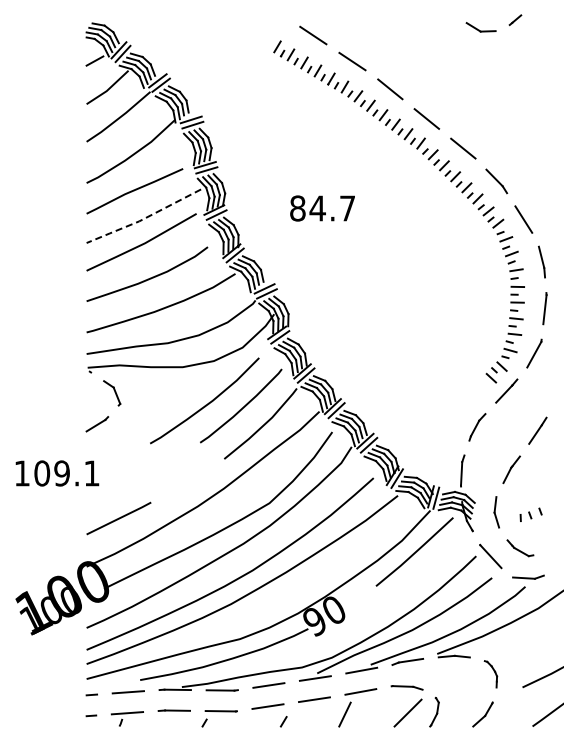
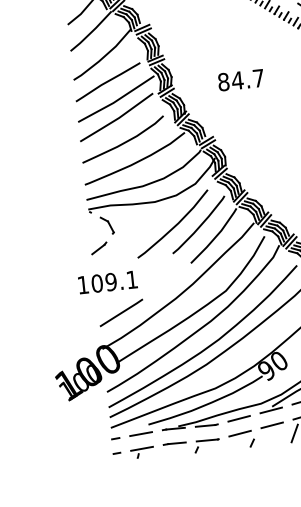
line: (143, 219) -> (116, 101), dashed -> solid
text: (57, 473) -> (107, 282), moved

